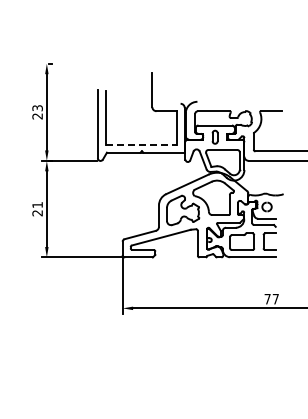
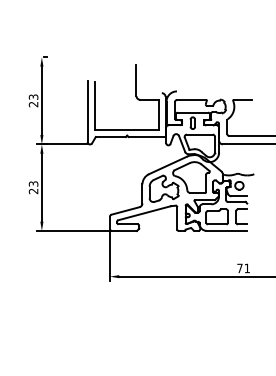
line: (141, 144) -> (126, 129), dashed -> solid
text: (37, 205) -> (33, 184), 21 -> 23
text: (275, 299) -> (246, 268), 77 -> 71

